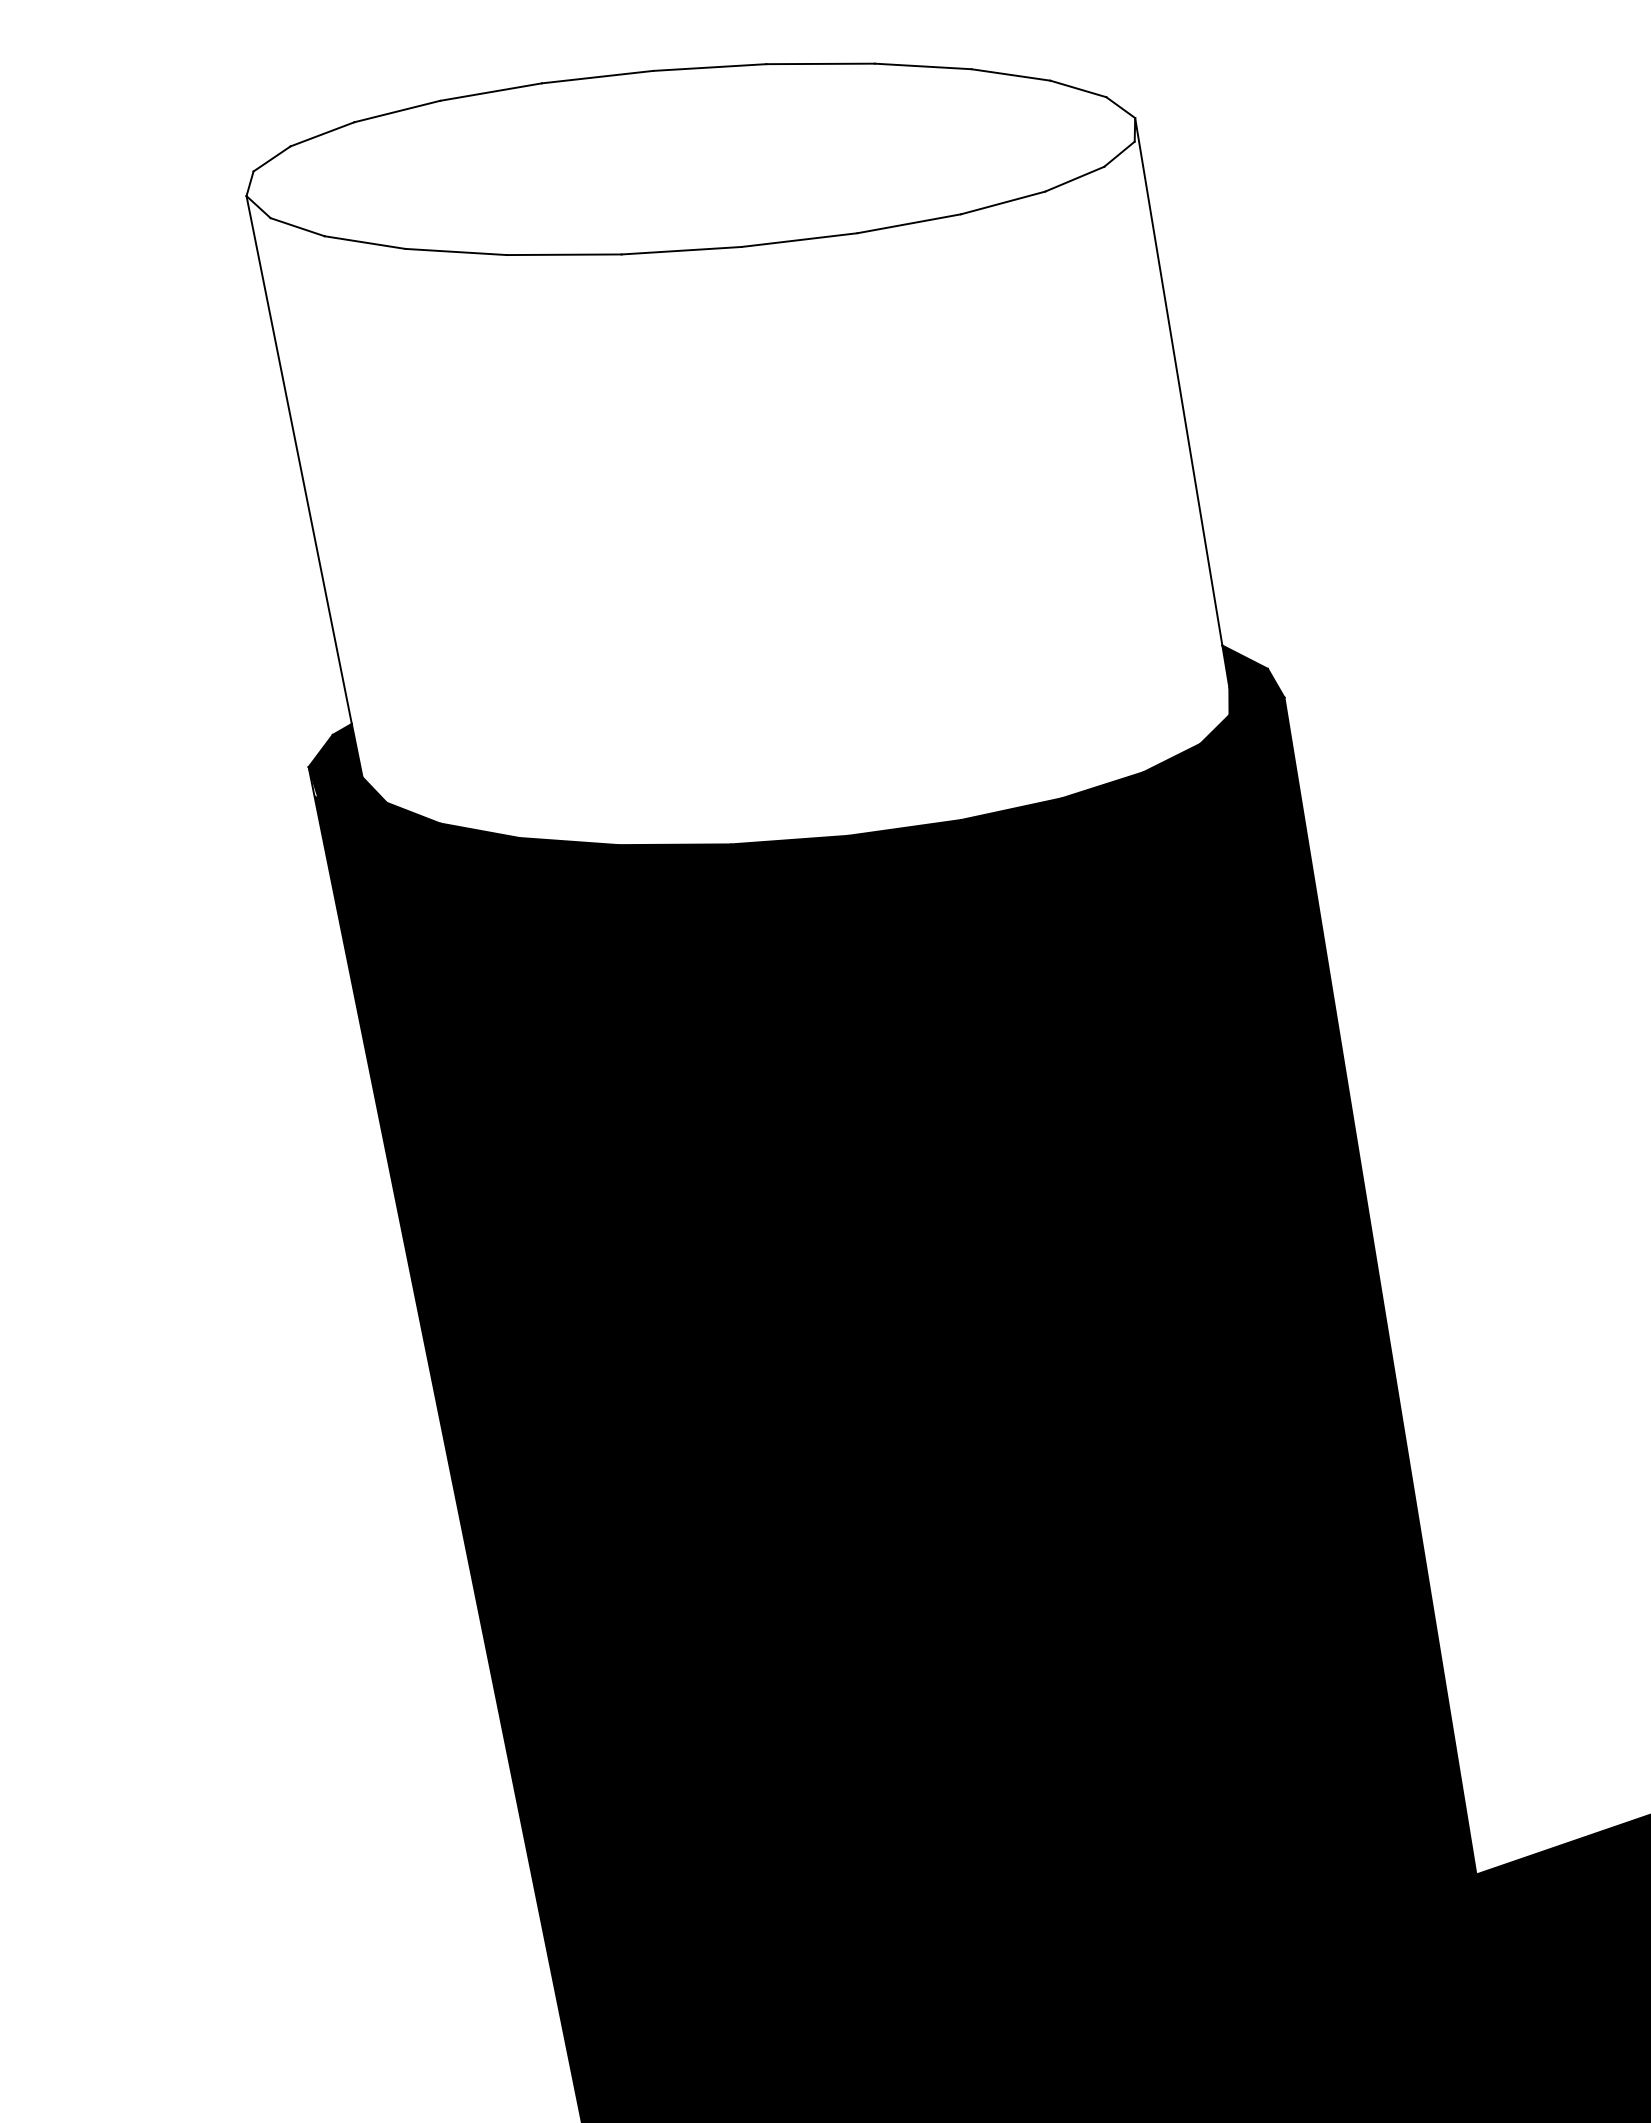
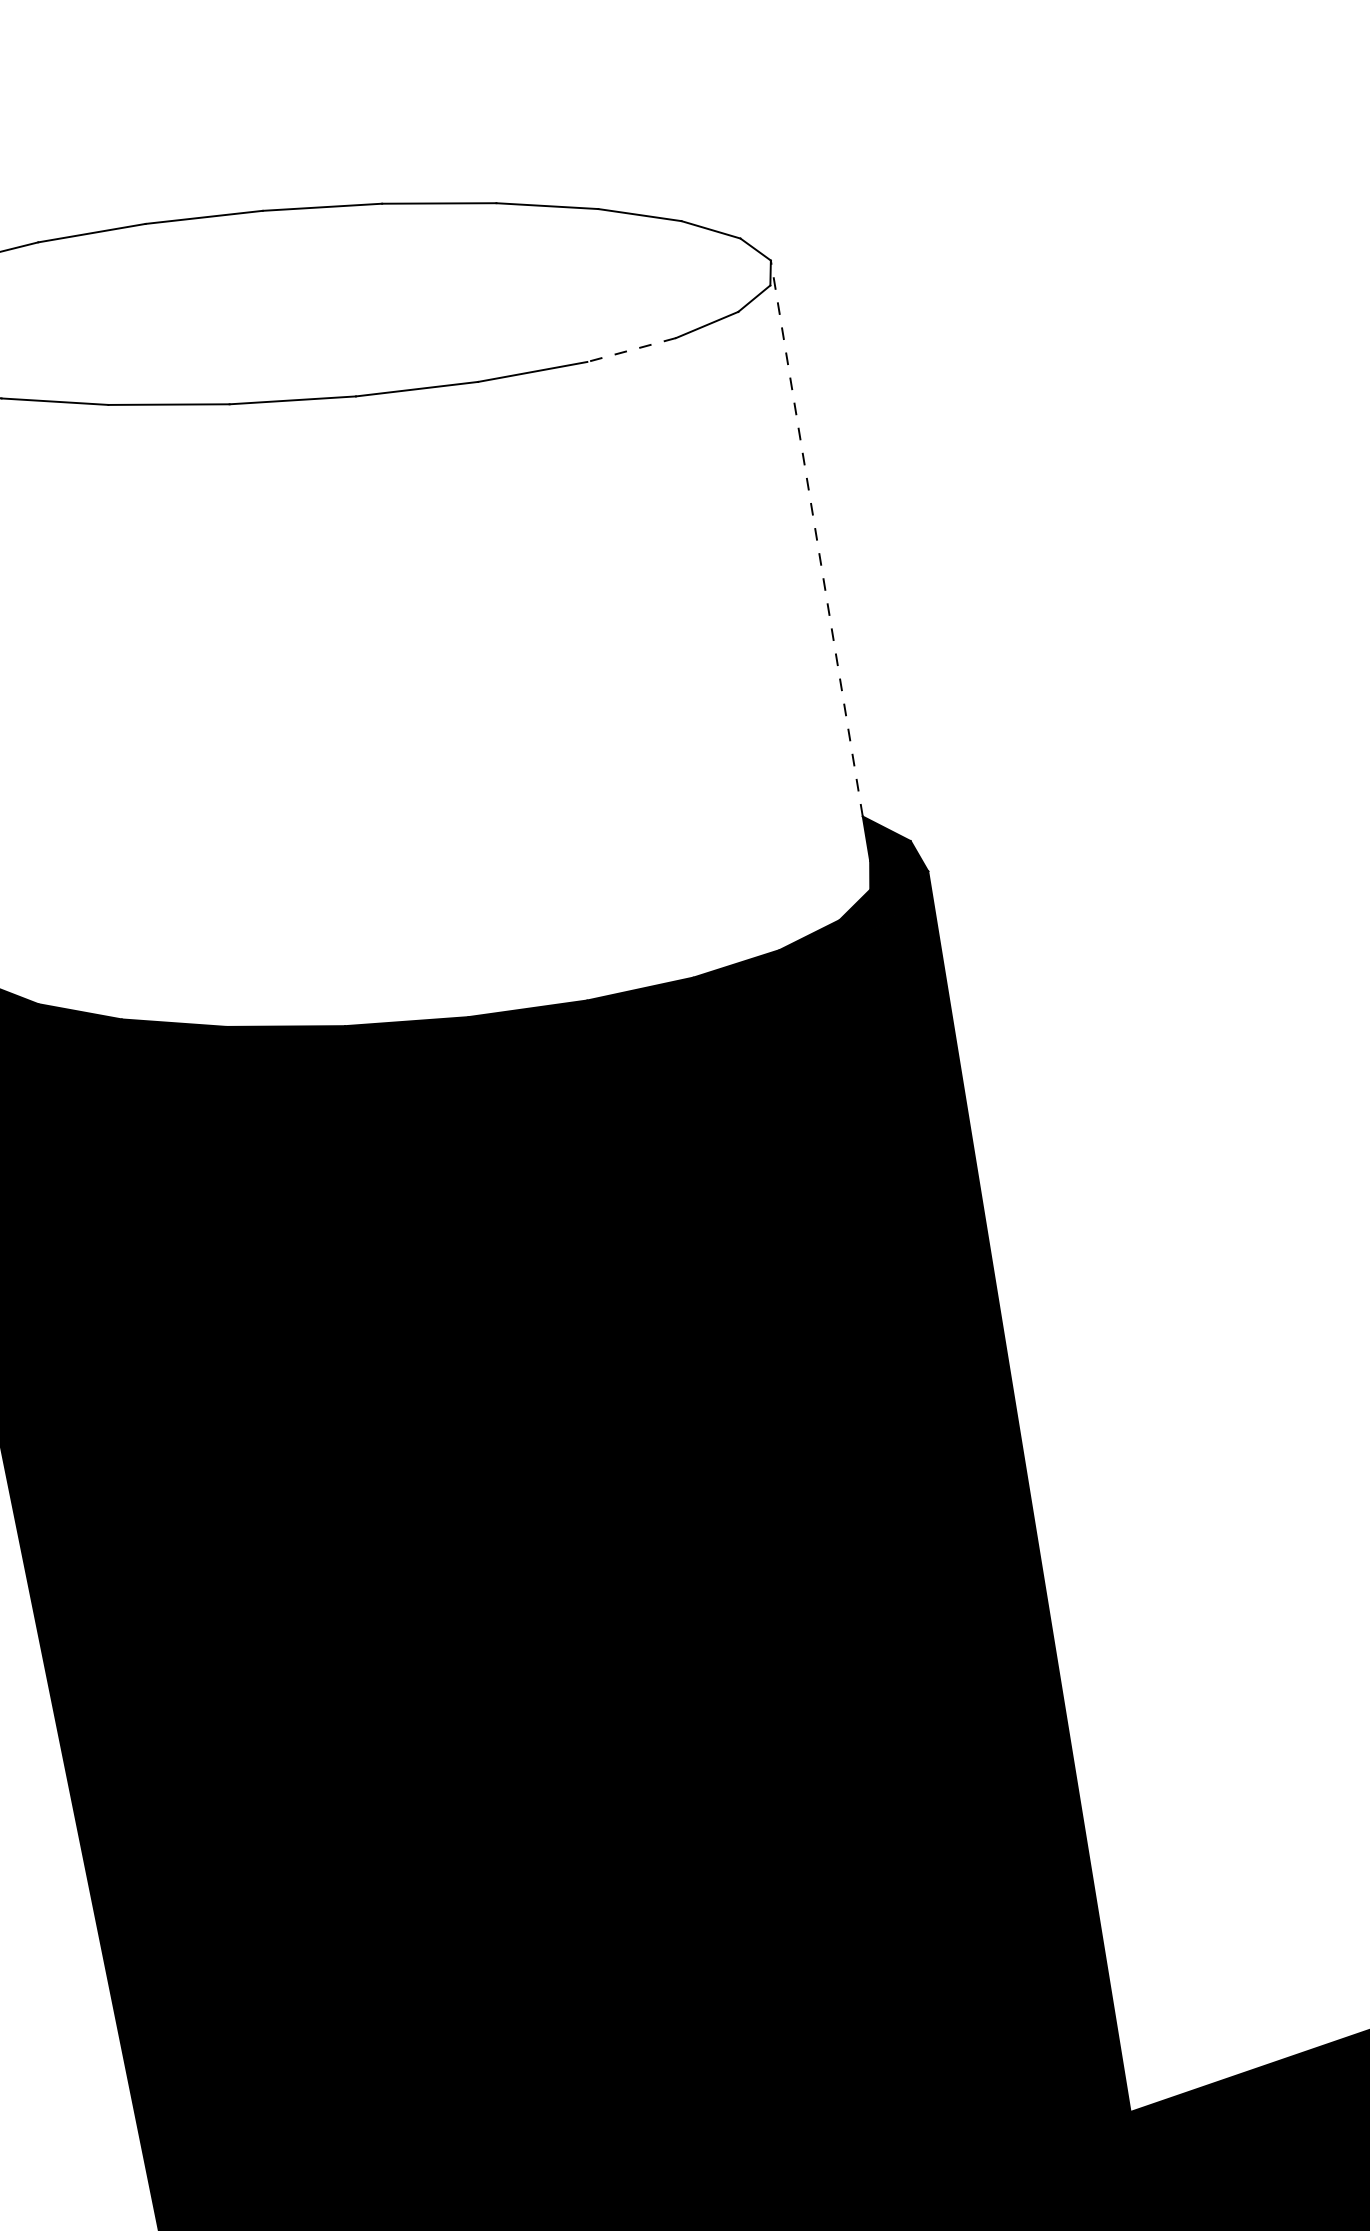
line: (1003, 202) -> (632, 349), solid -> dashed
line: (1178, 381) -> (816, 538), solid -> dashed

